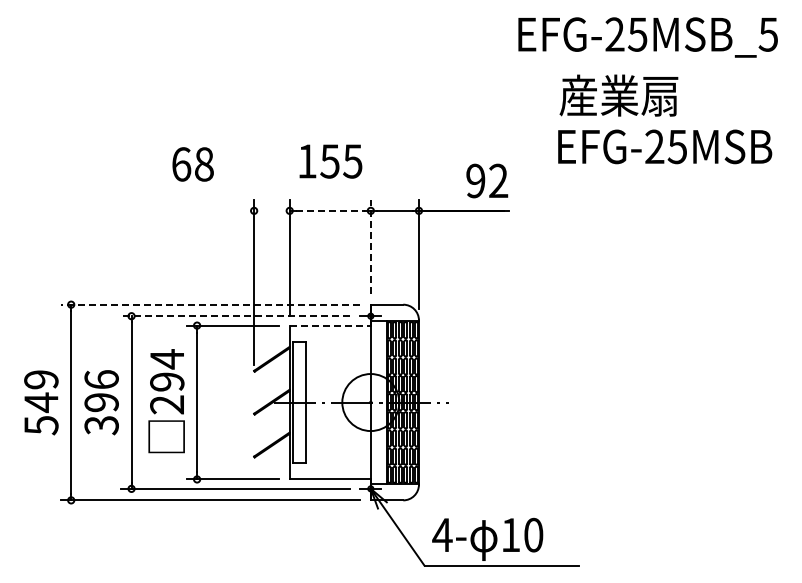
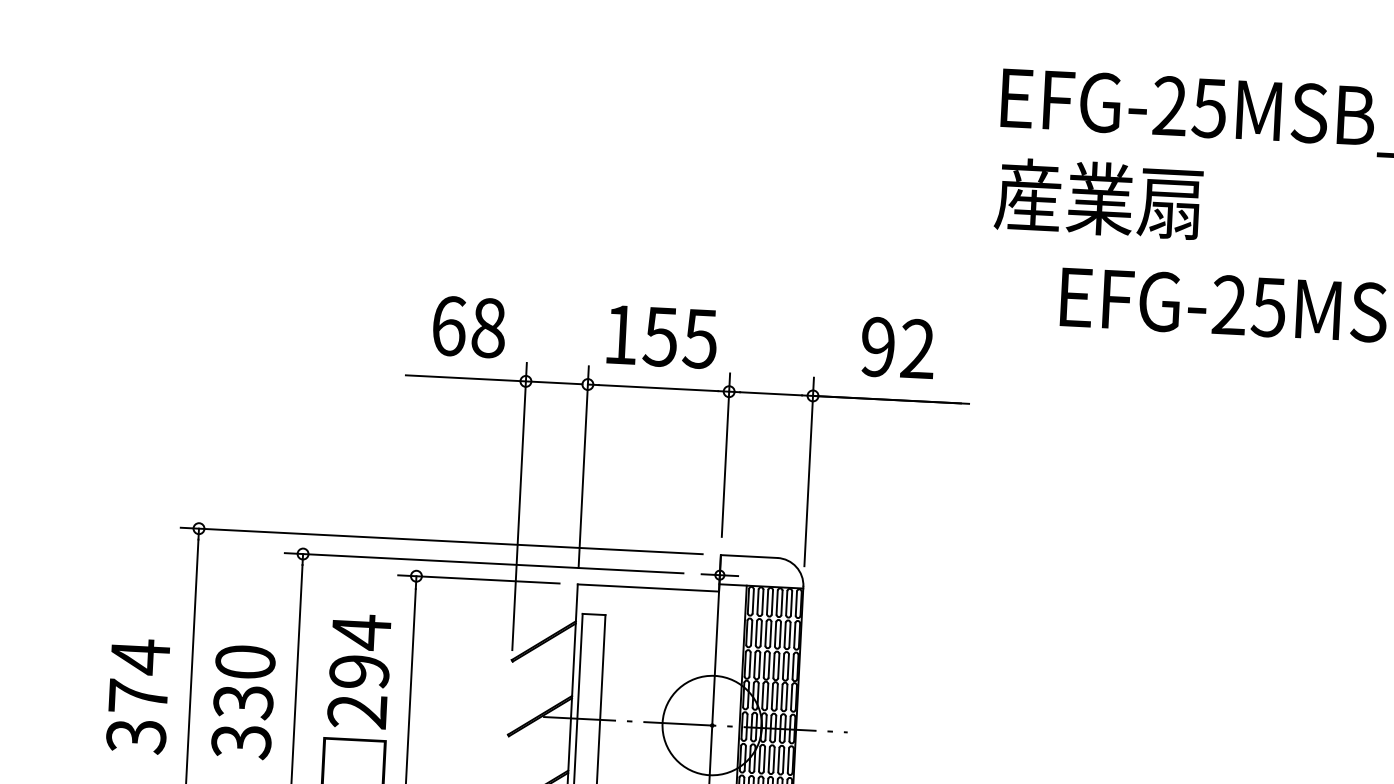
text: (618, 95) -> (1098, 198), moved
text: (330, 161) -> (661, 336), moved
text: (192, 164) -> (468, 327), moved
text: (487, 180) -> (898, 347), moved
line: (235, 210) -> (493, 379), added
line: (330, 210) -> (658, 387), dashed -> solid
line: (370, 247) -> (725, 455), dashed -> solid
line: (210, 304) -> (441, 540), dashed -> solid
line: (234, 316) -> (482, 563), dashed -> solid
line: (330, 325) -> (648, 587), dashed -> solid
text: (101, 391) -> (244, 682), 396 -> 330
text: (41, 402) -> (138, 696), 549 -> 374

